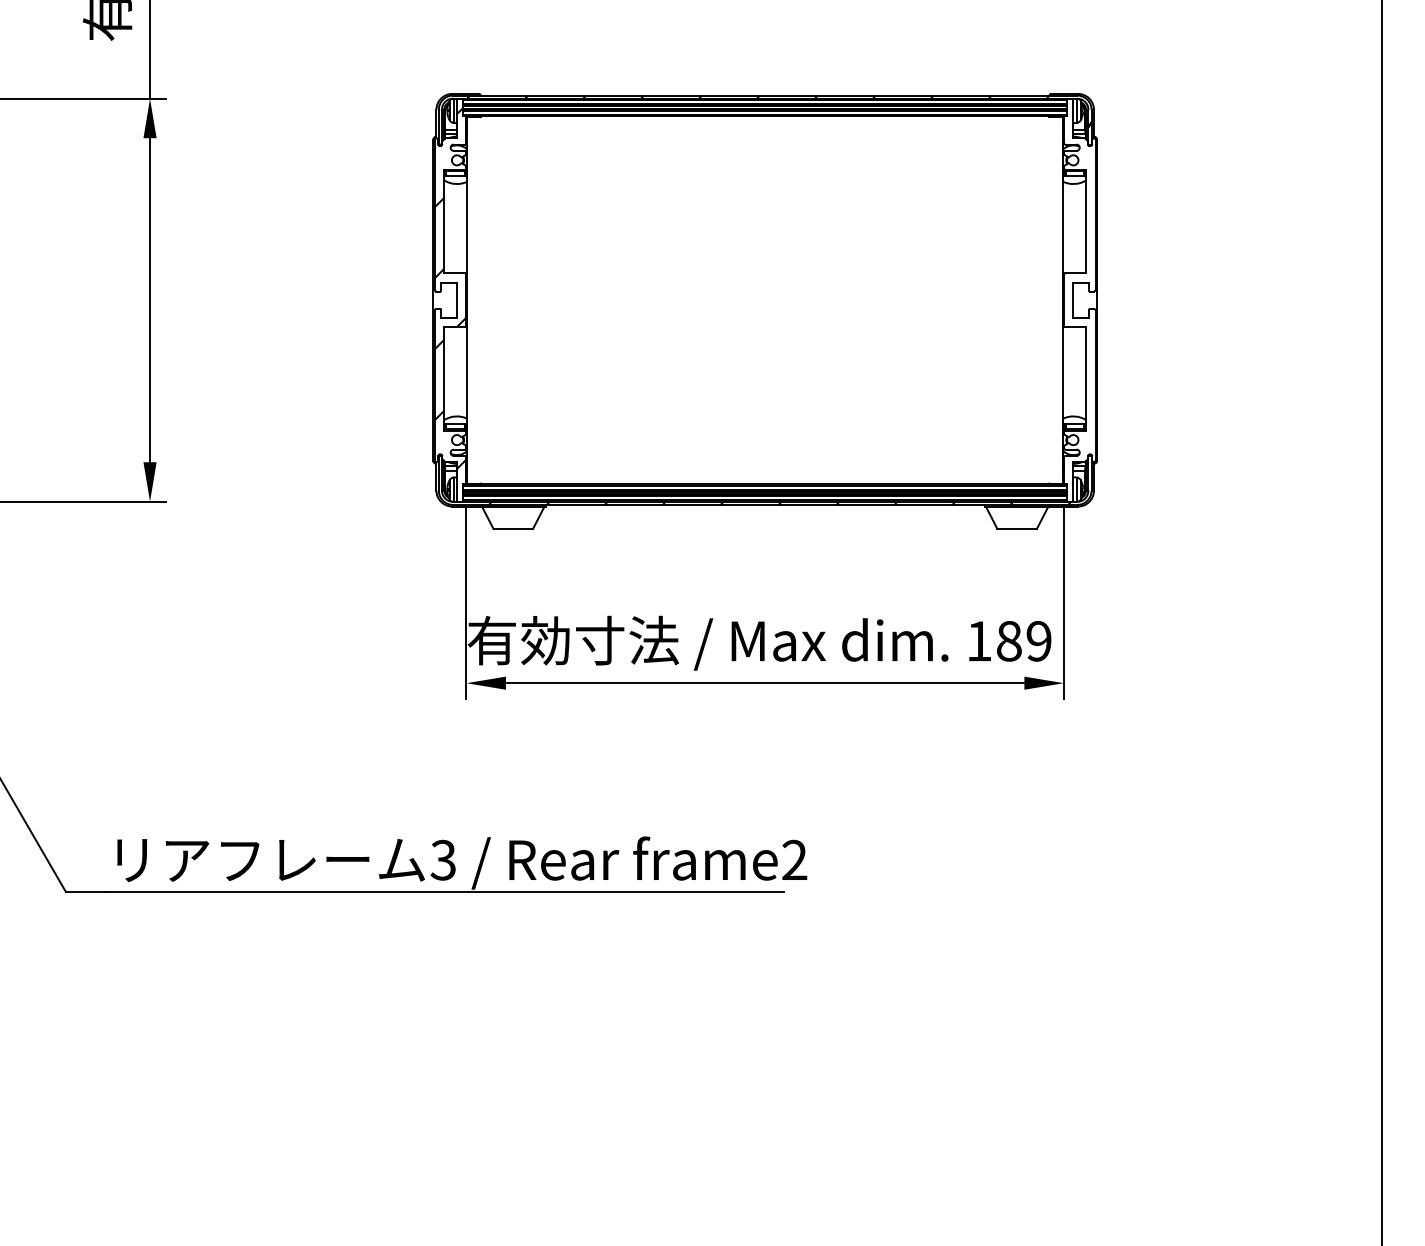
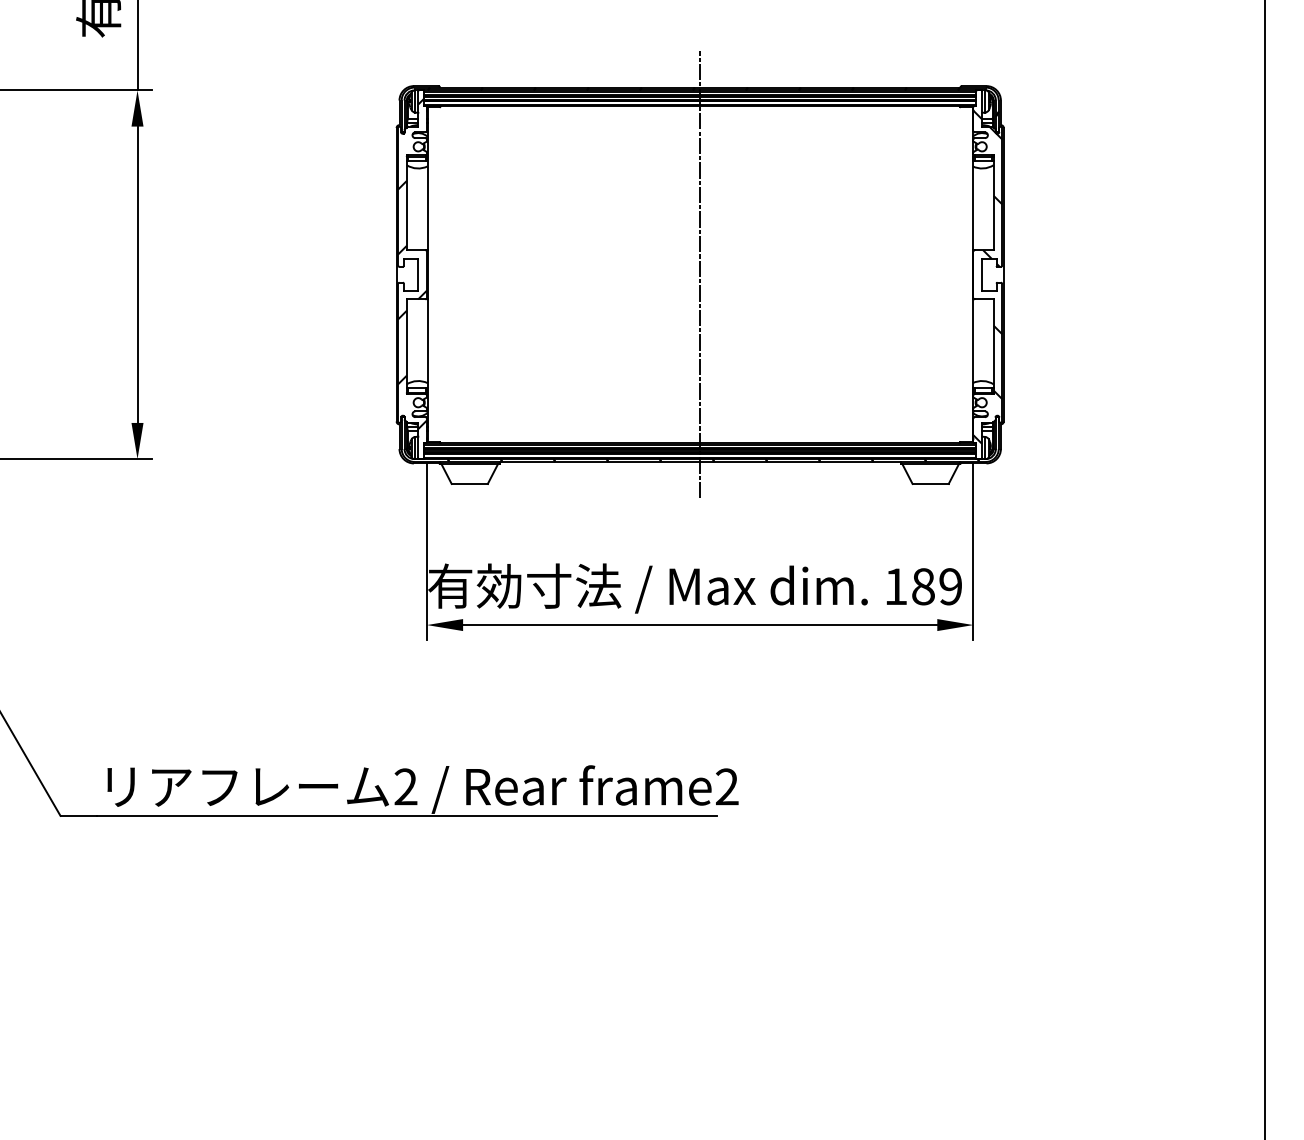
line: (765, 300) -> (700, 275), added
hatch: (1079, 302) -> (987, 276), added
text: (442, 860) -> (405, 787), 3 -> 2

